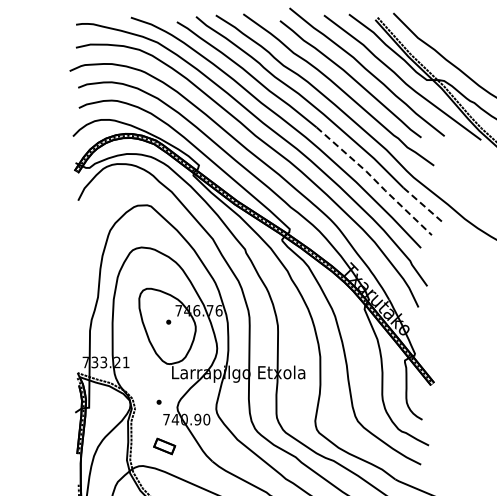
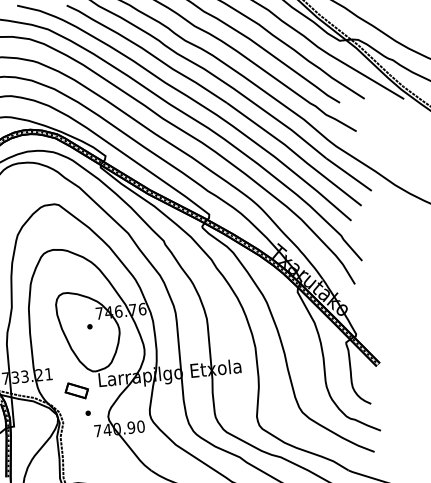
line: (375, 180) -> (295, 153), dashed -> solid
line: (423, 205) -> (349, 175), dashed -> solid
part: (164, 446) -> (76, 390), moved

